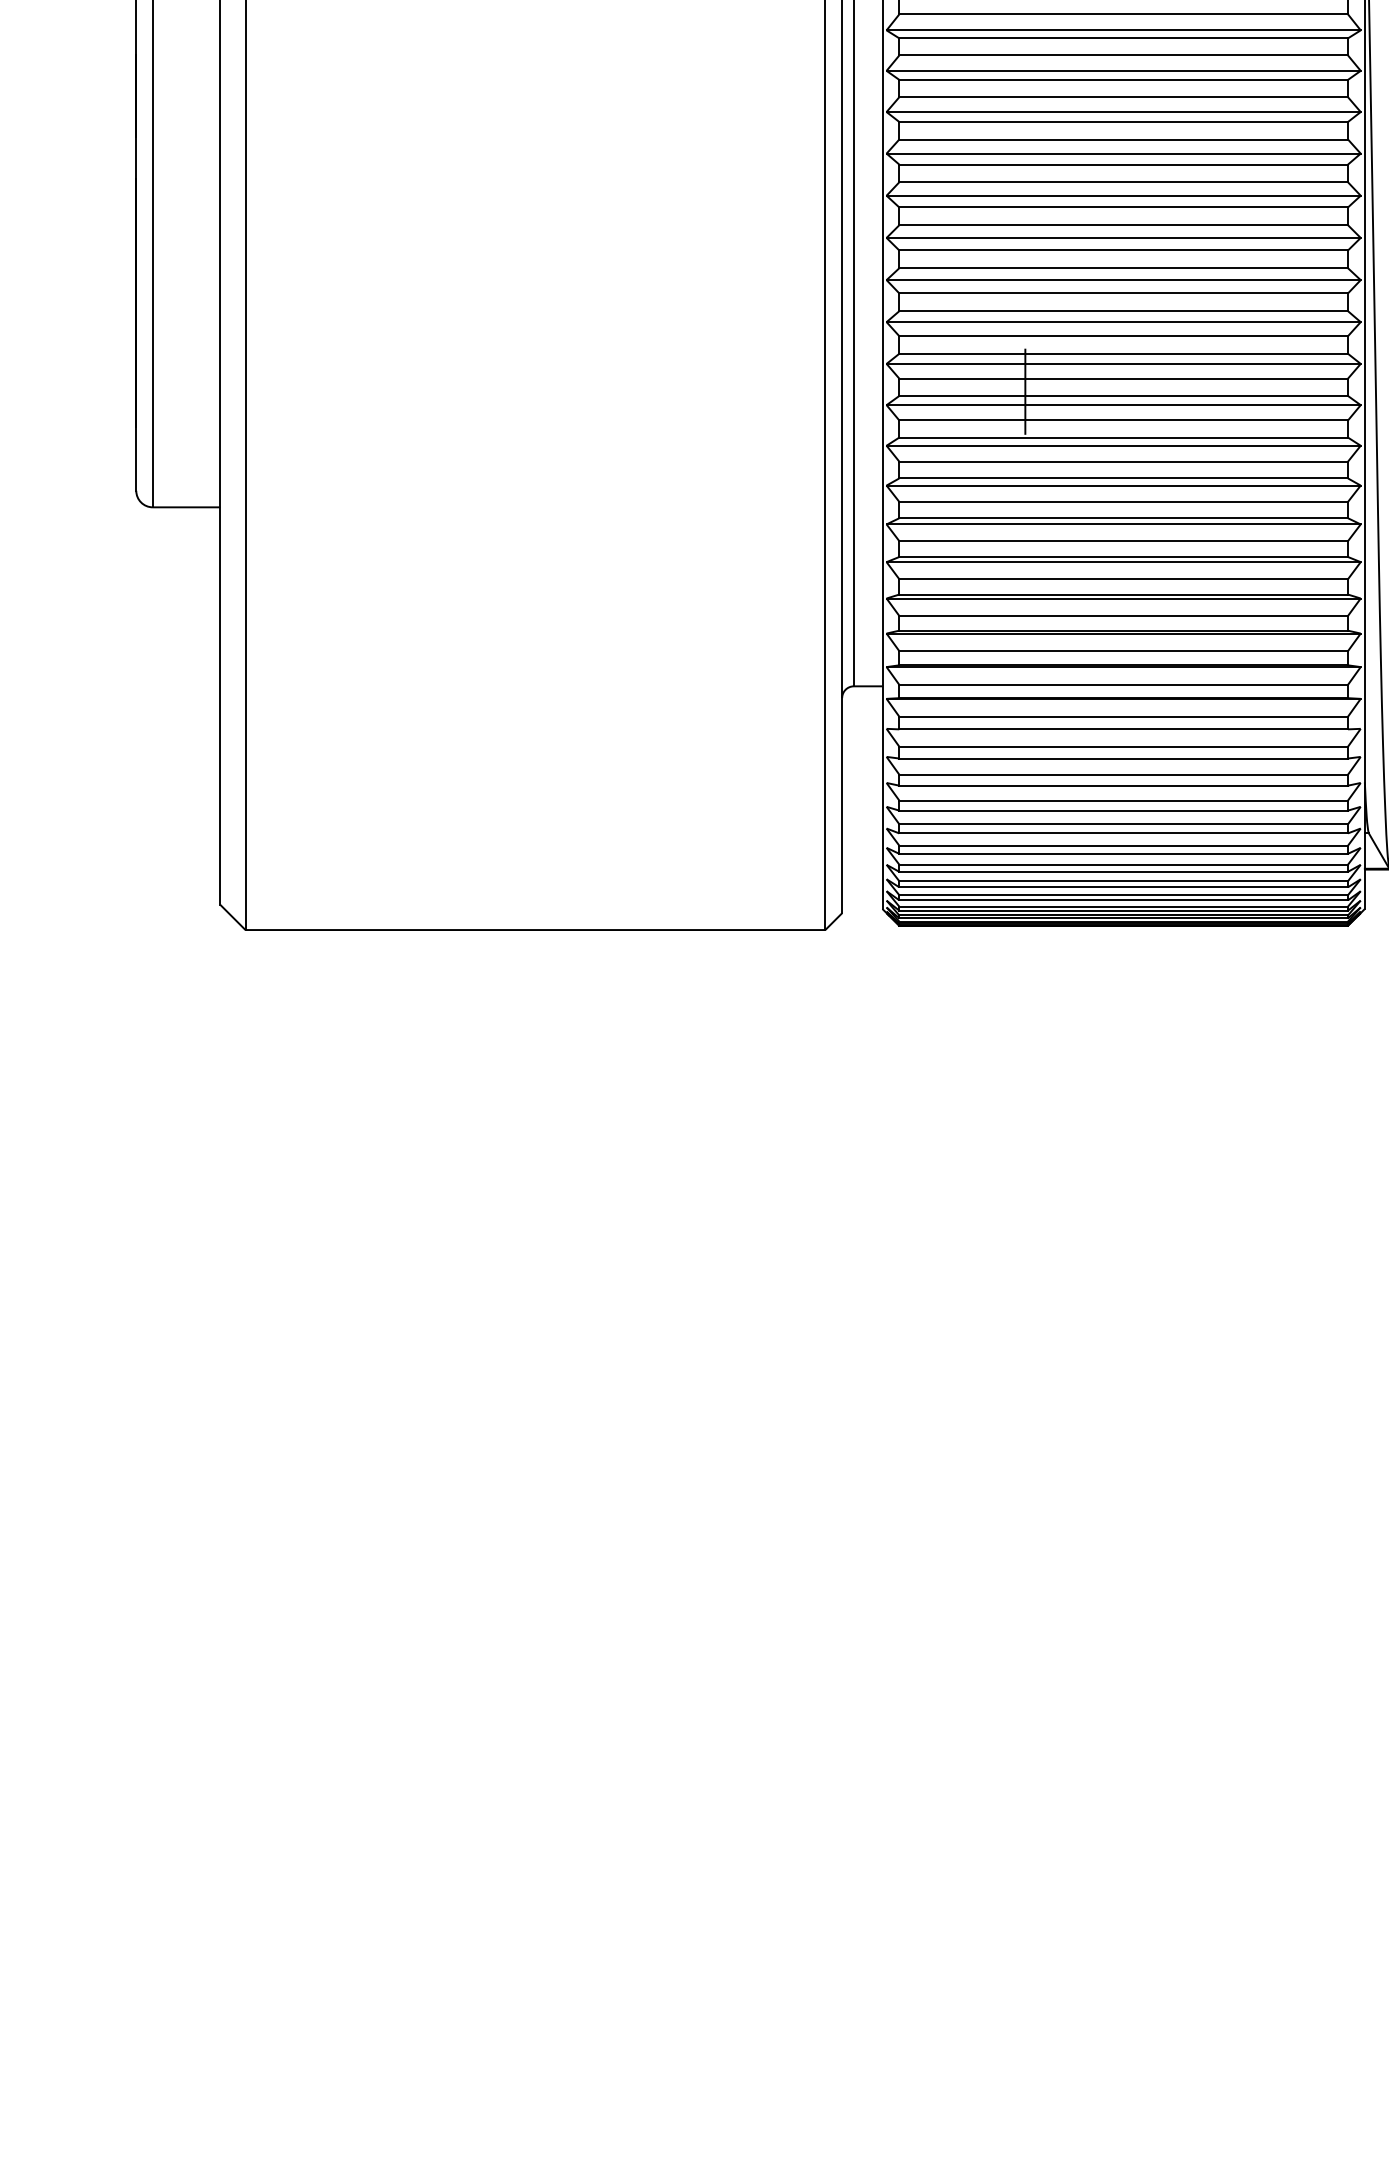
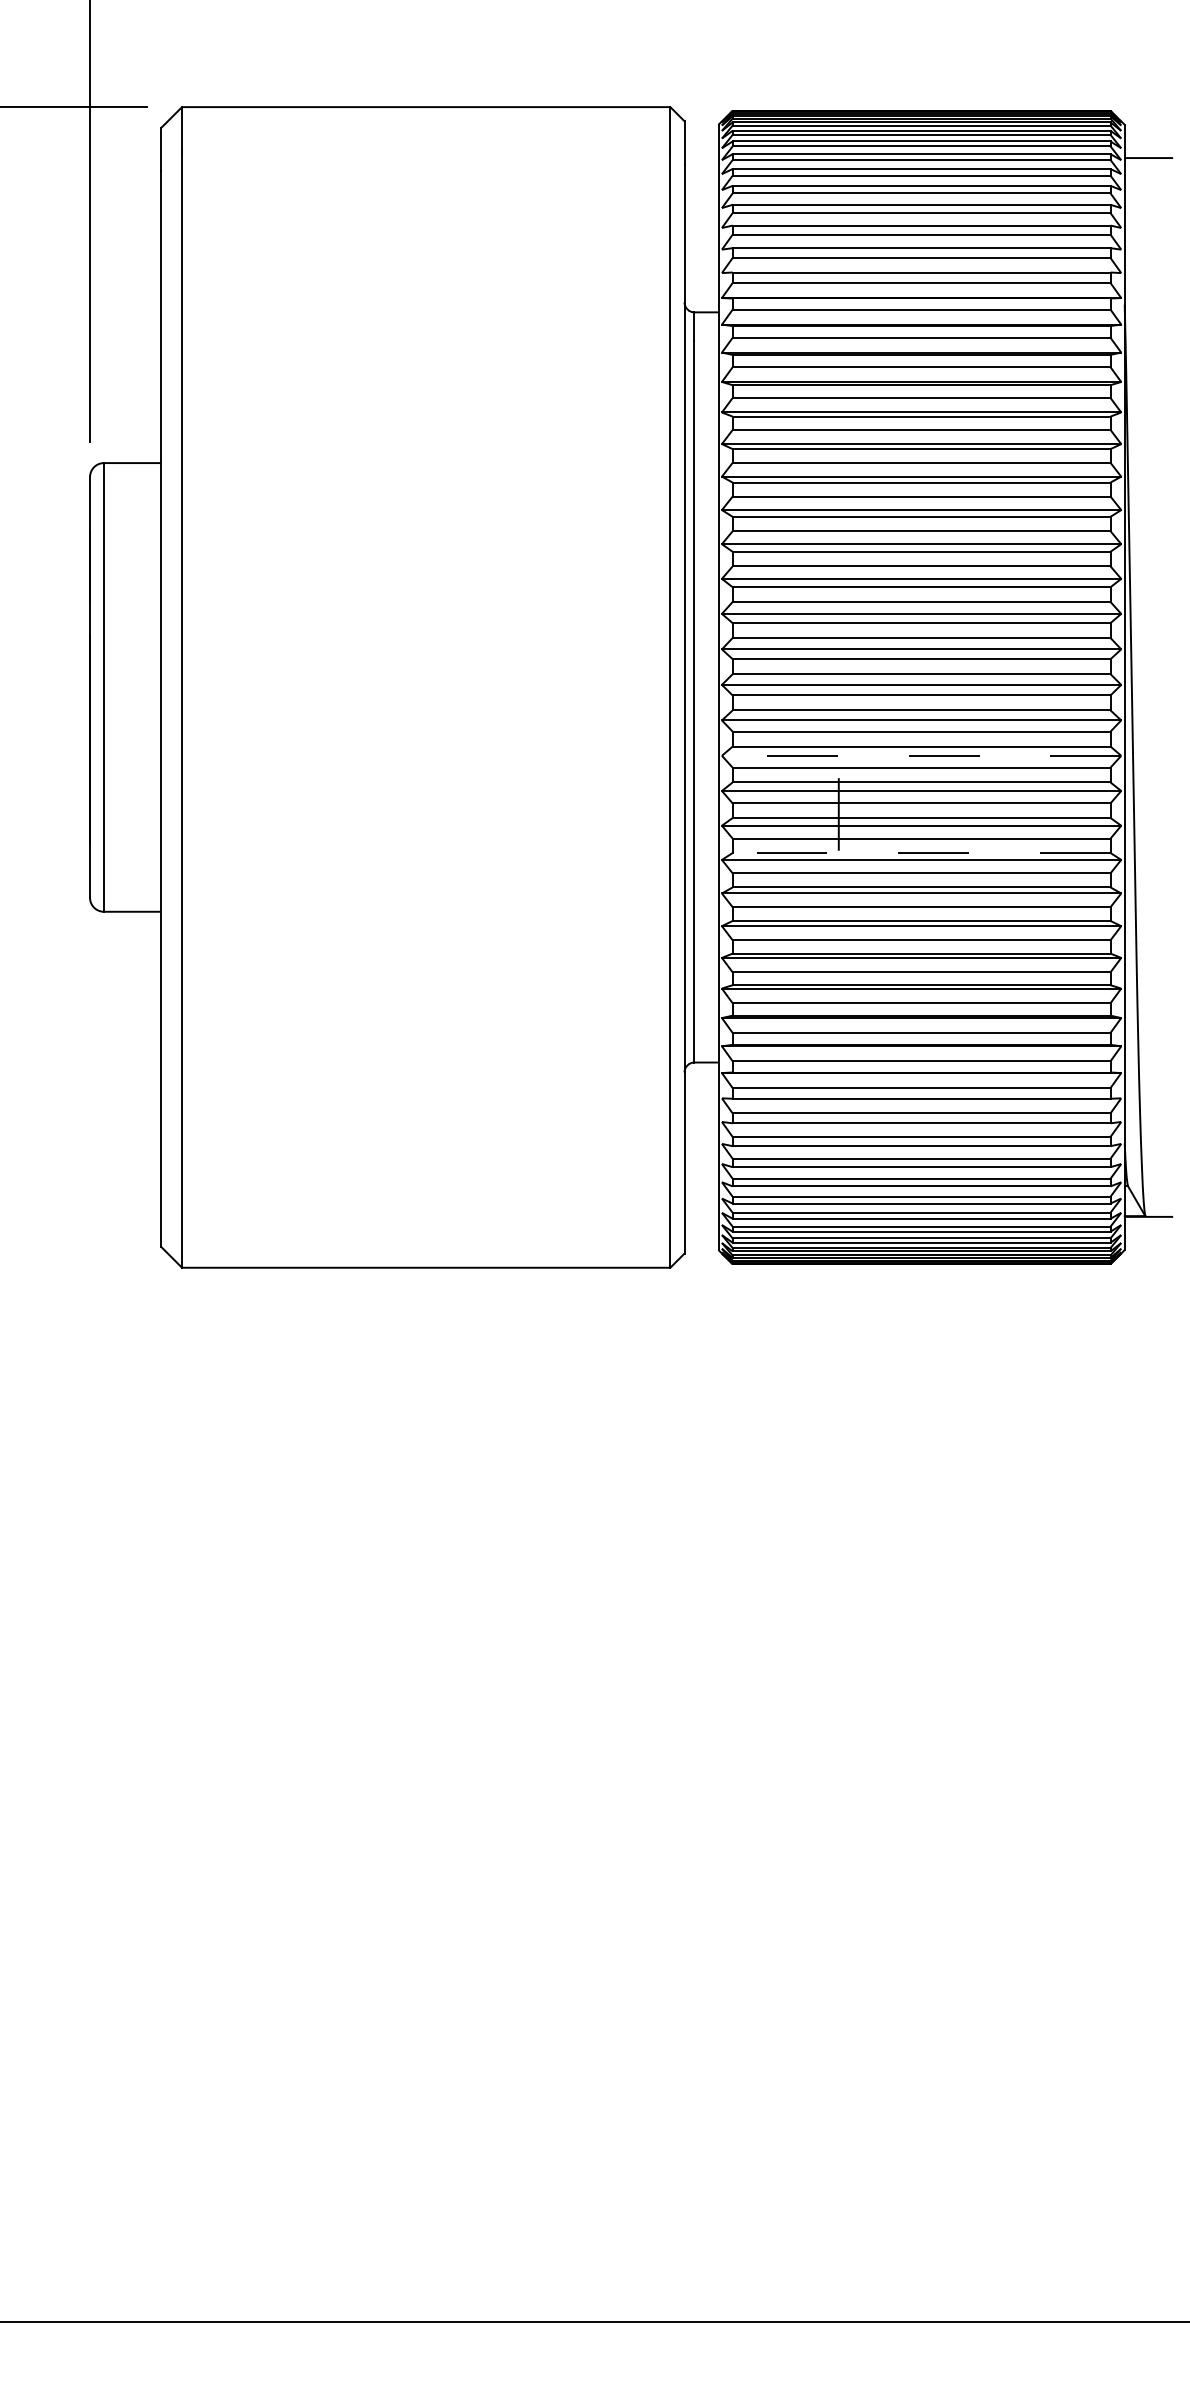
line: (1123, 321) -> (921, 755), solid -> dashed
line: (1123, 438) -> (921, 853), solid -> dashed

